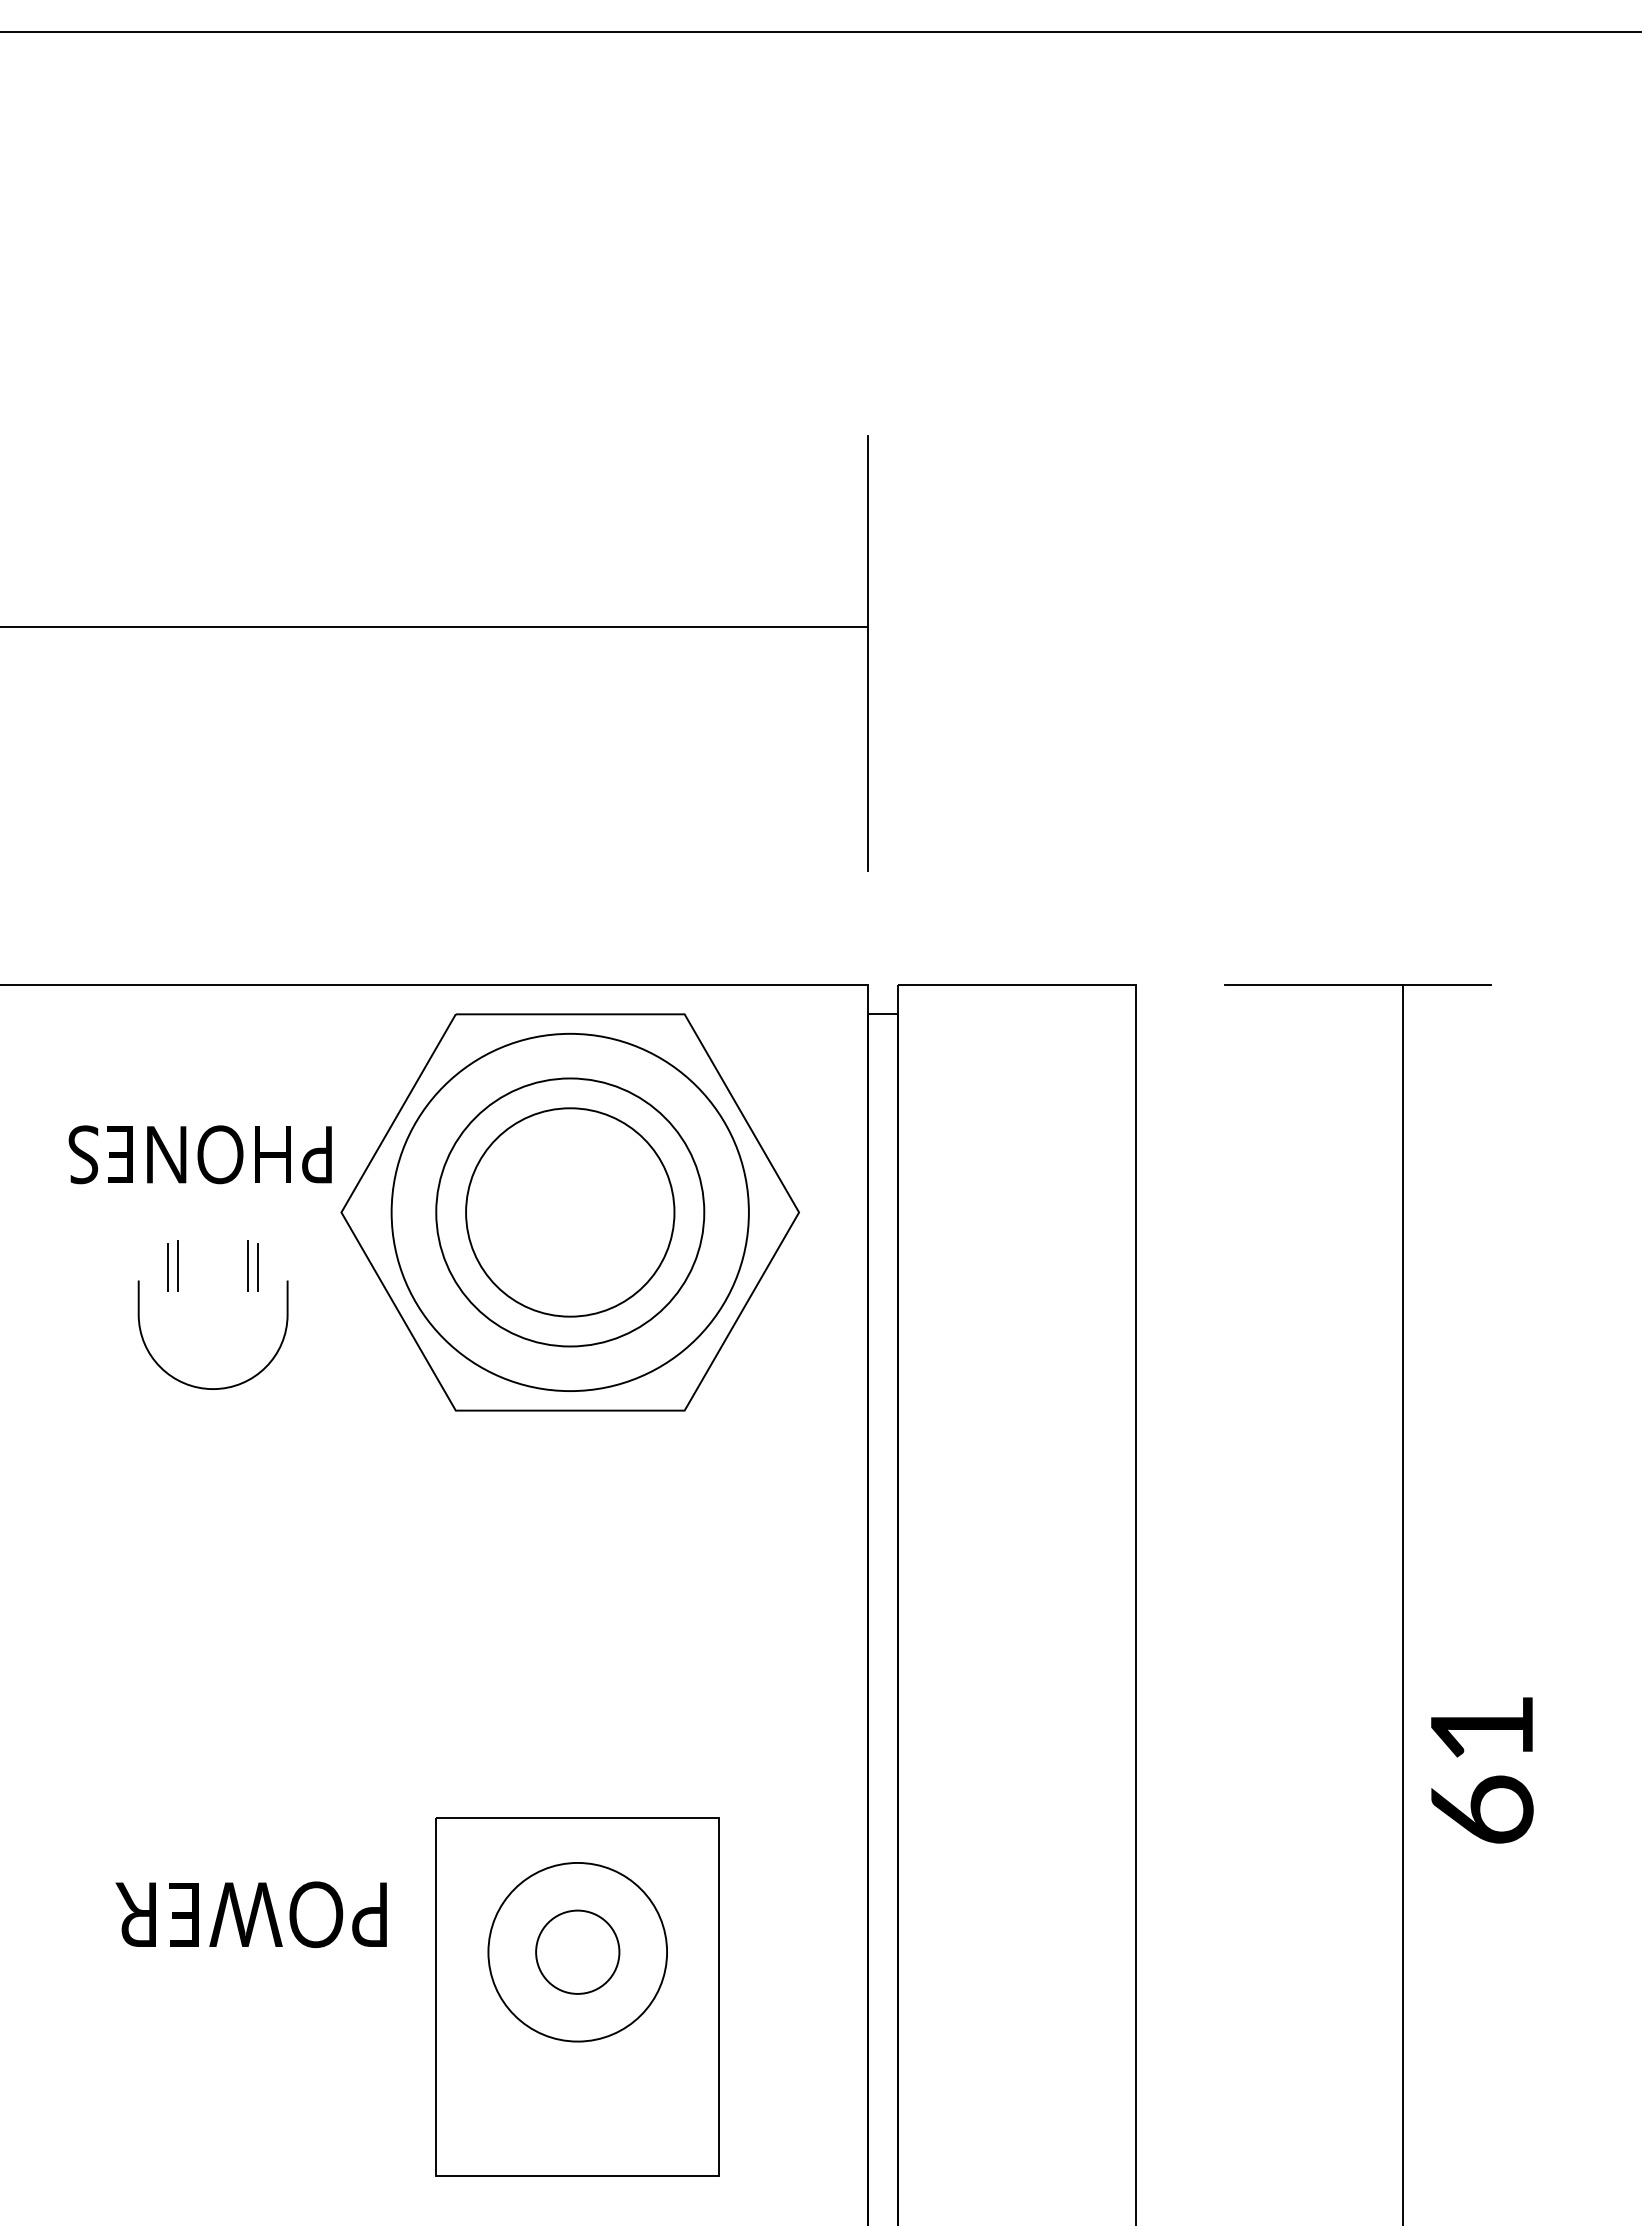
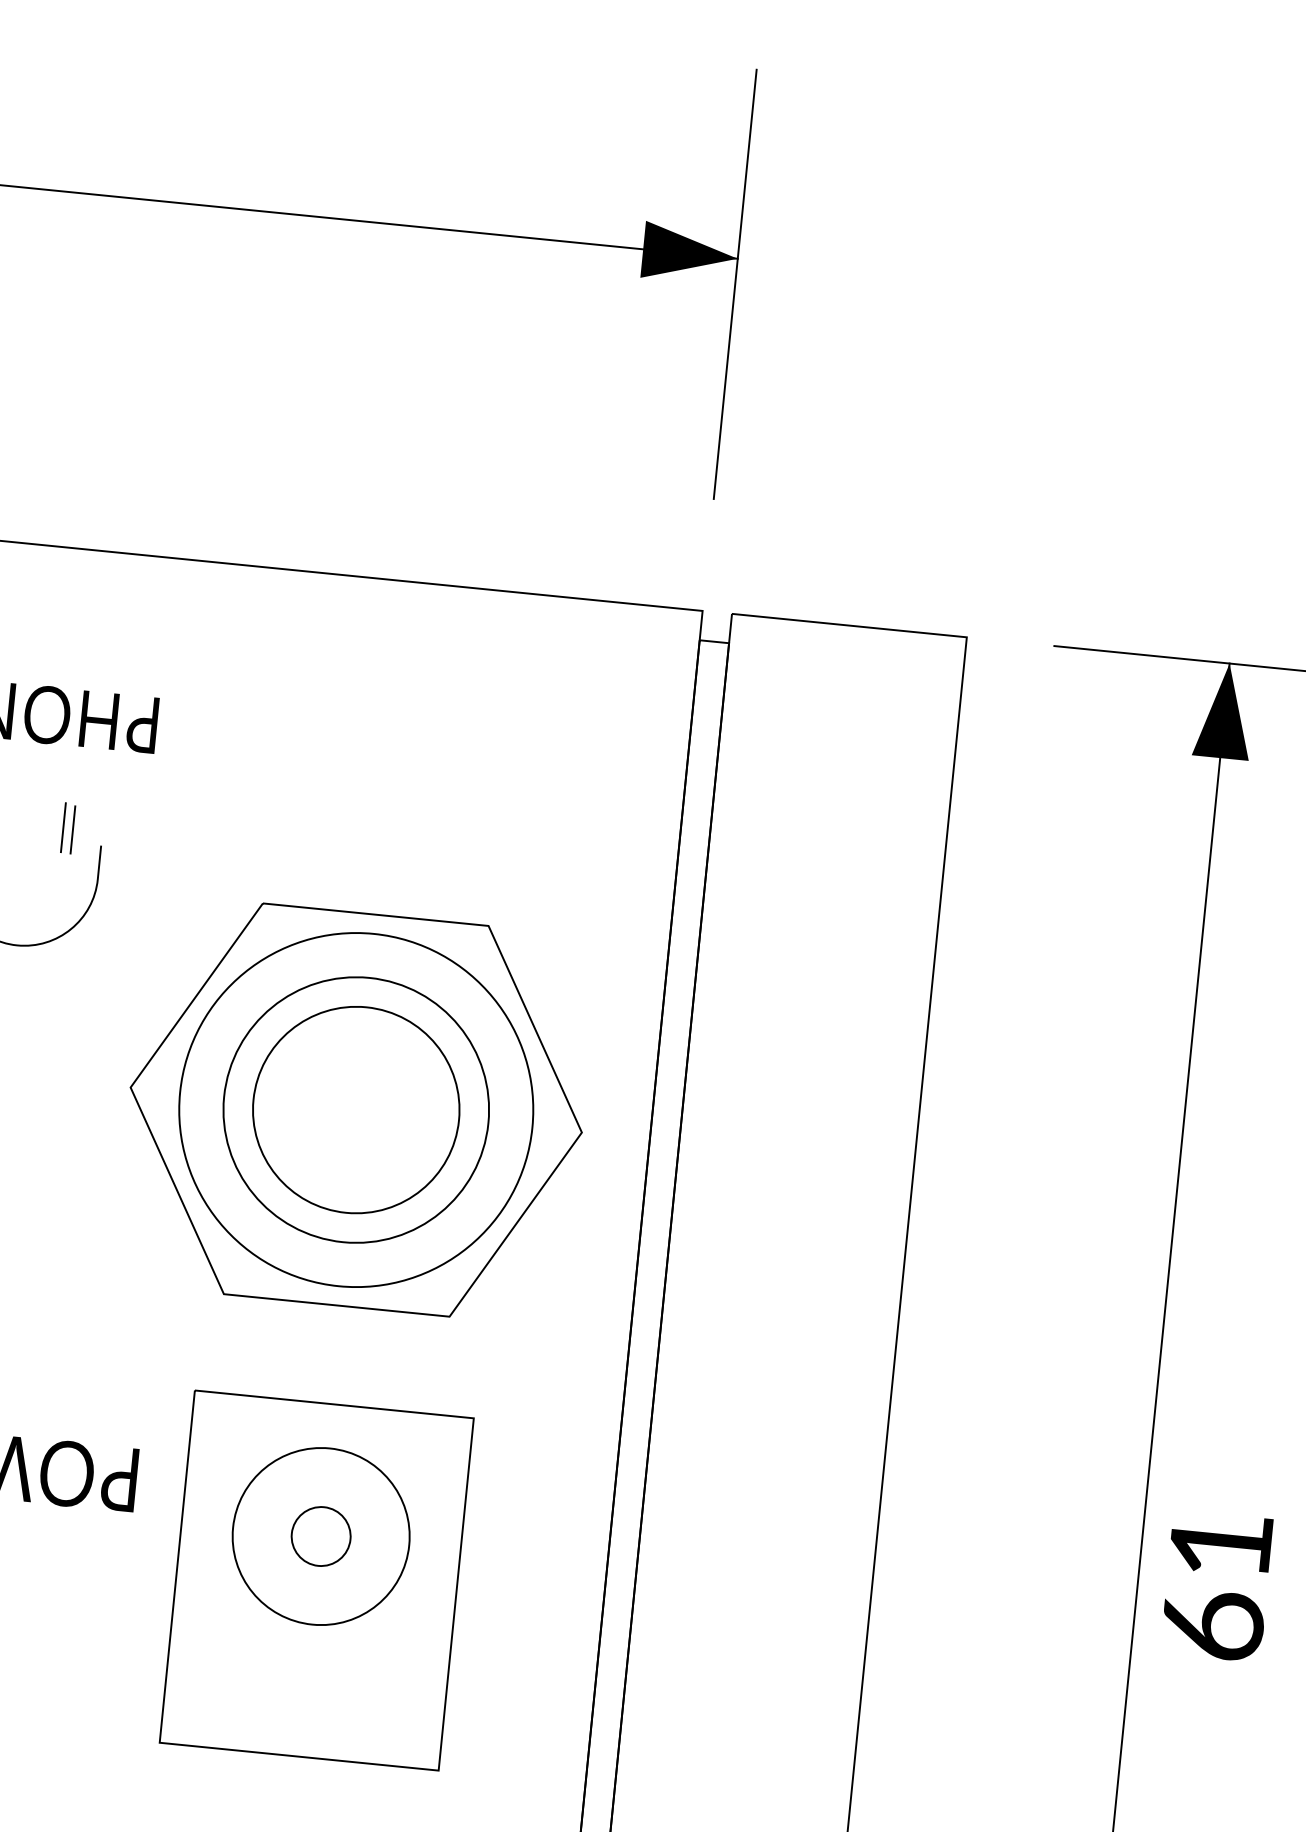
fill: (820, 627) -> (690, 254), added
fill: (1402, 1032) -> (1224, 710), added
part: (569, 1212) -> (355, 1110), moved
text: (1482, 1770) -> (1217, 1586), moved
circle: (577, 1952) -> (320, 1536), size x0.71

